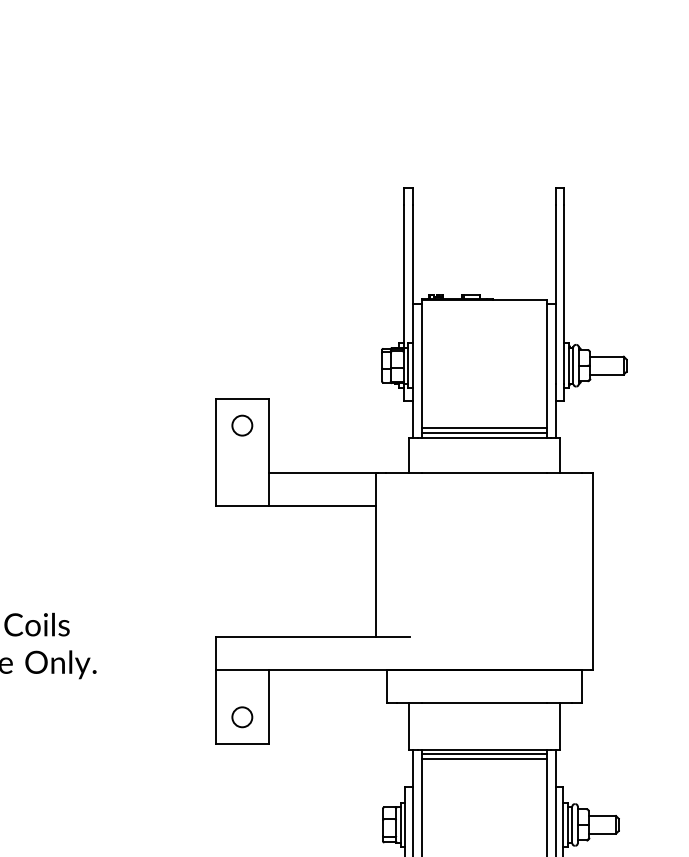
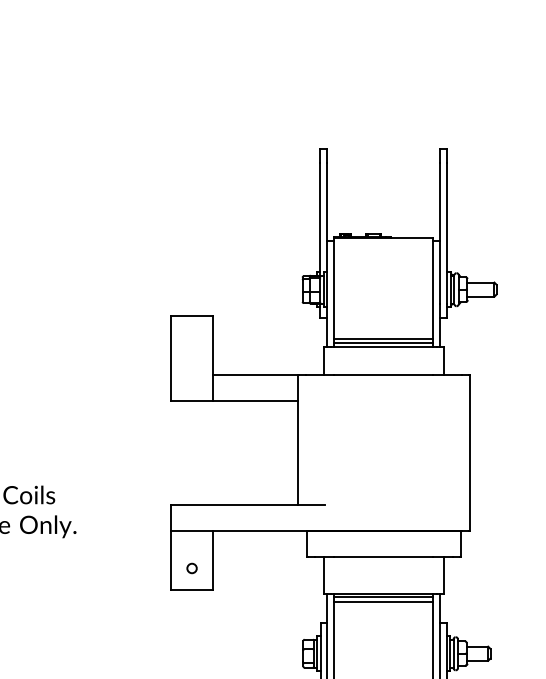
circle: (242, 425) -> (192, 337), removed
circle: (242, 717) -> (192, 568), size x0.6

